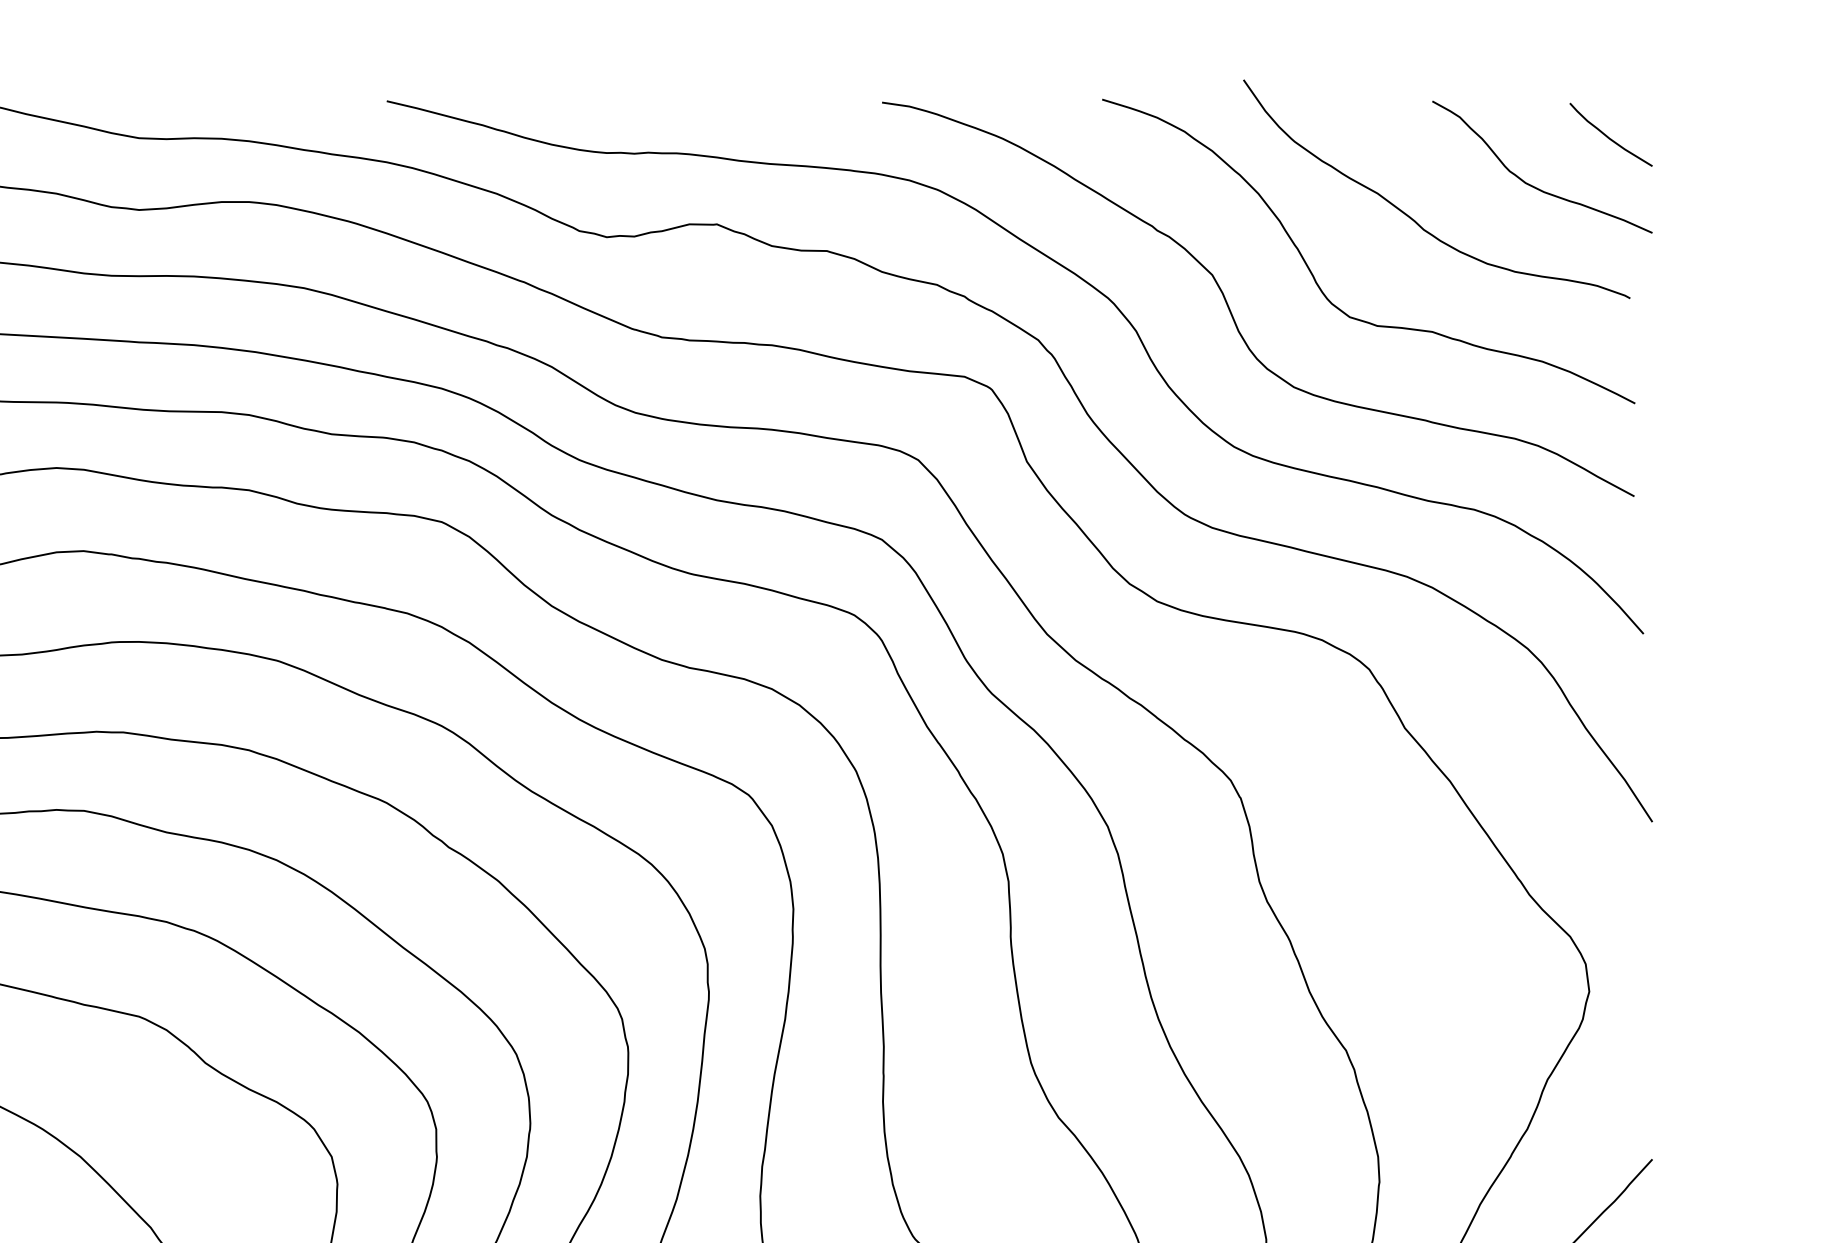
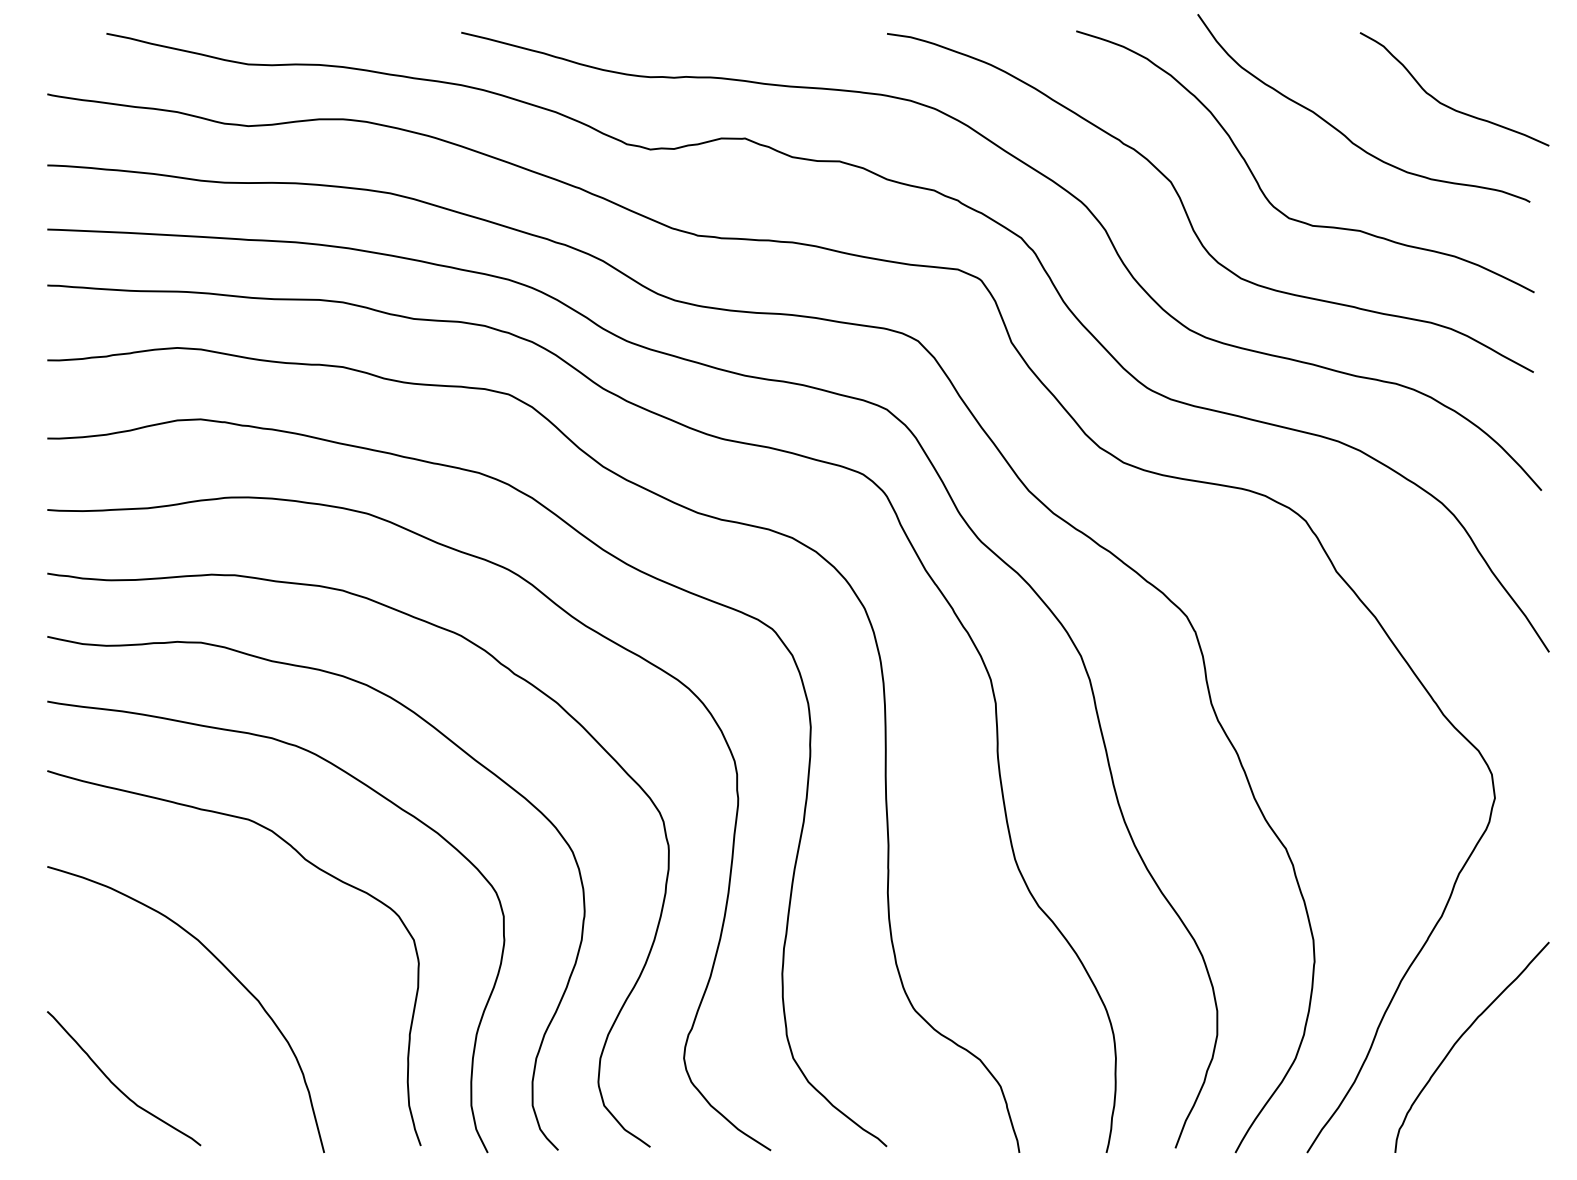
curve: (1608, 135) -> (1511, 62), removed

